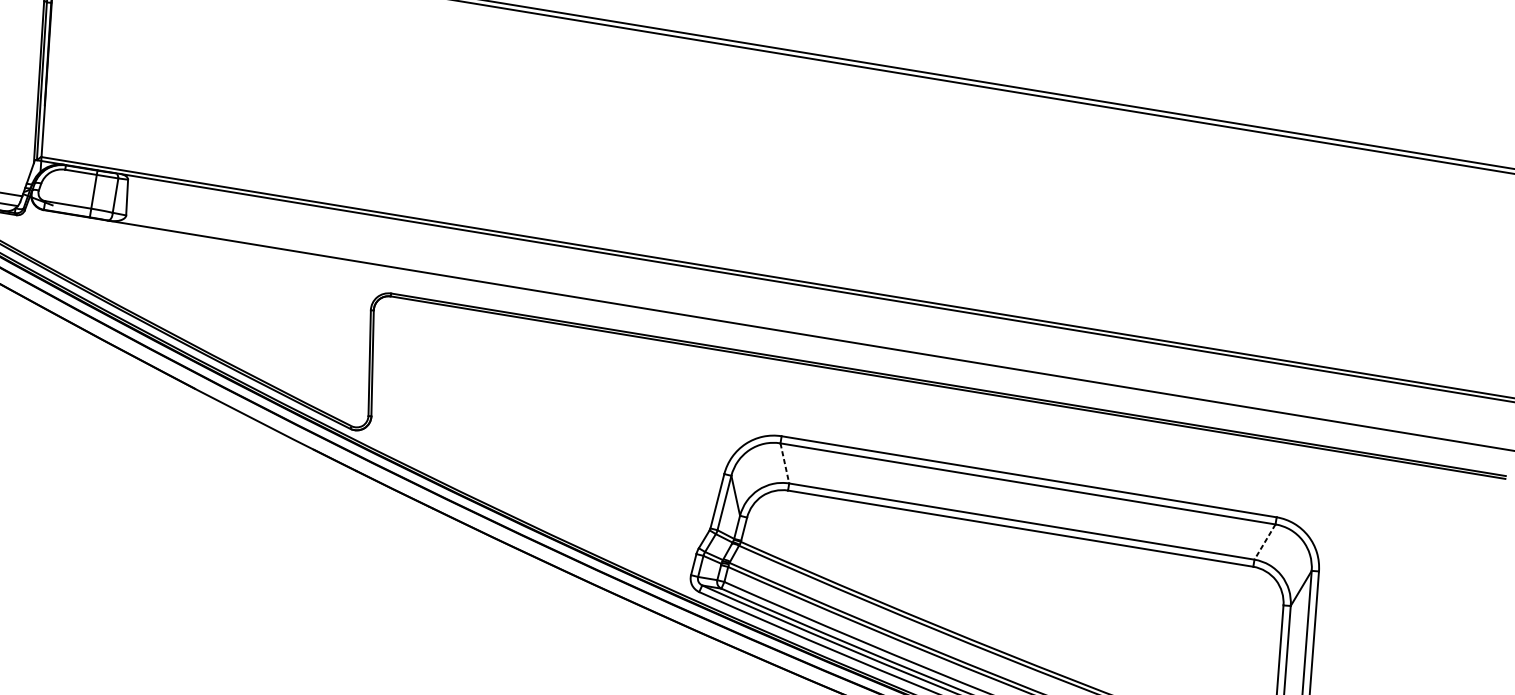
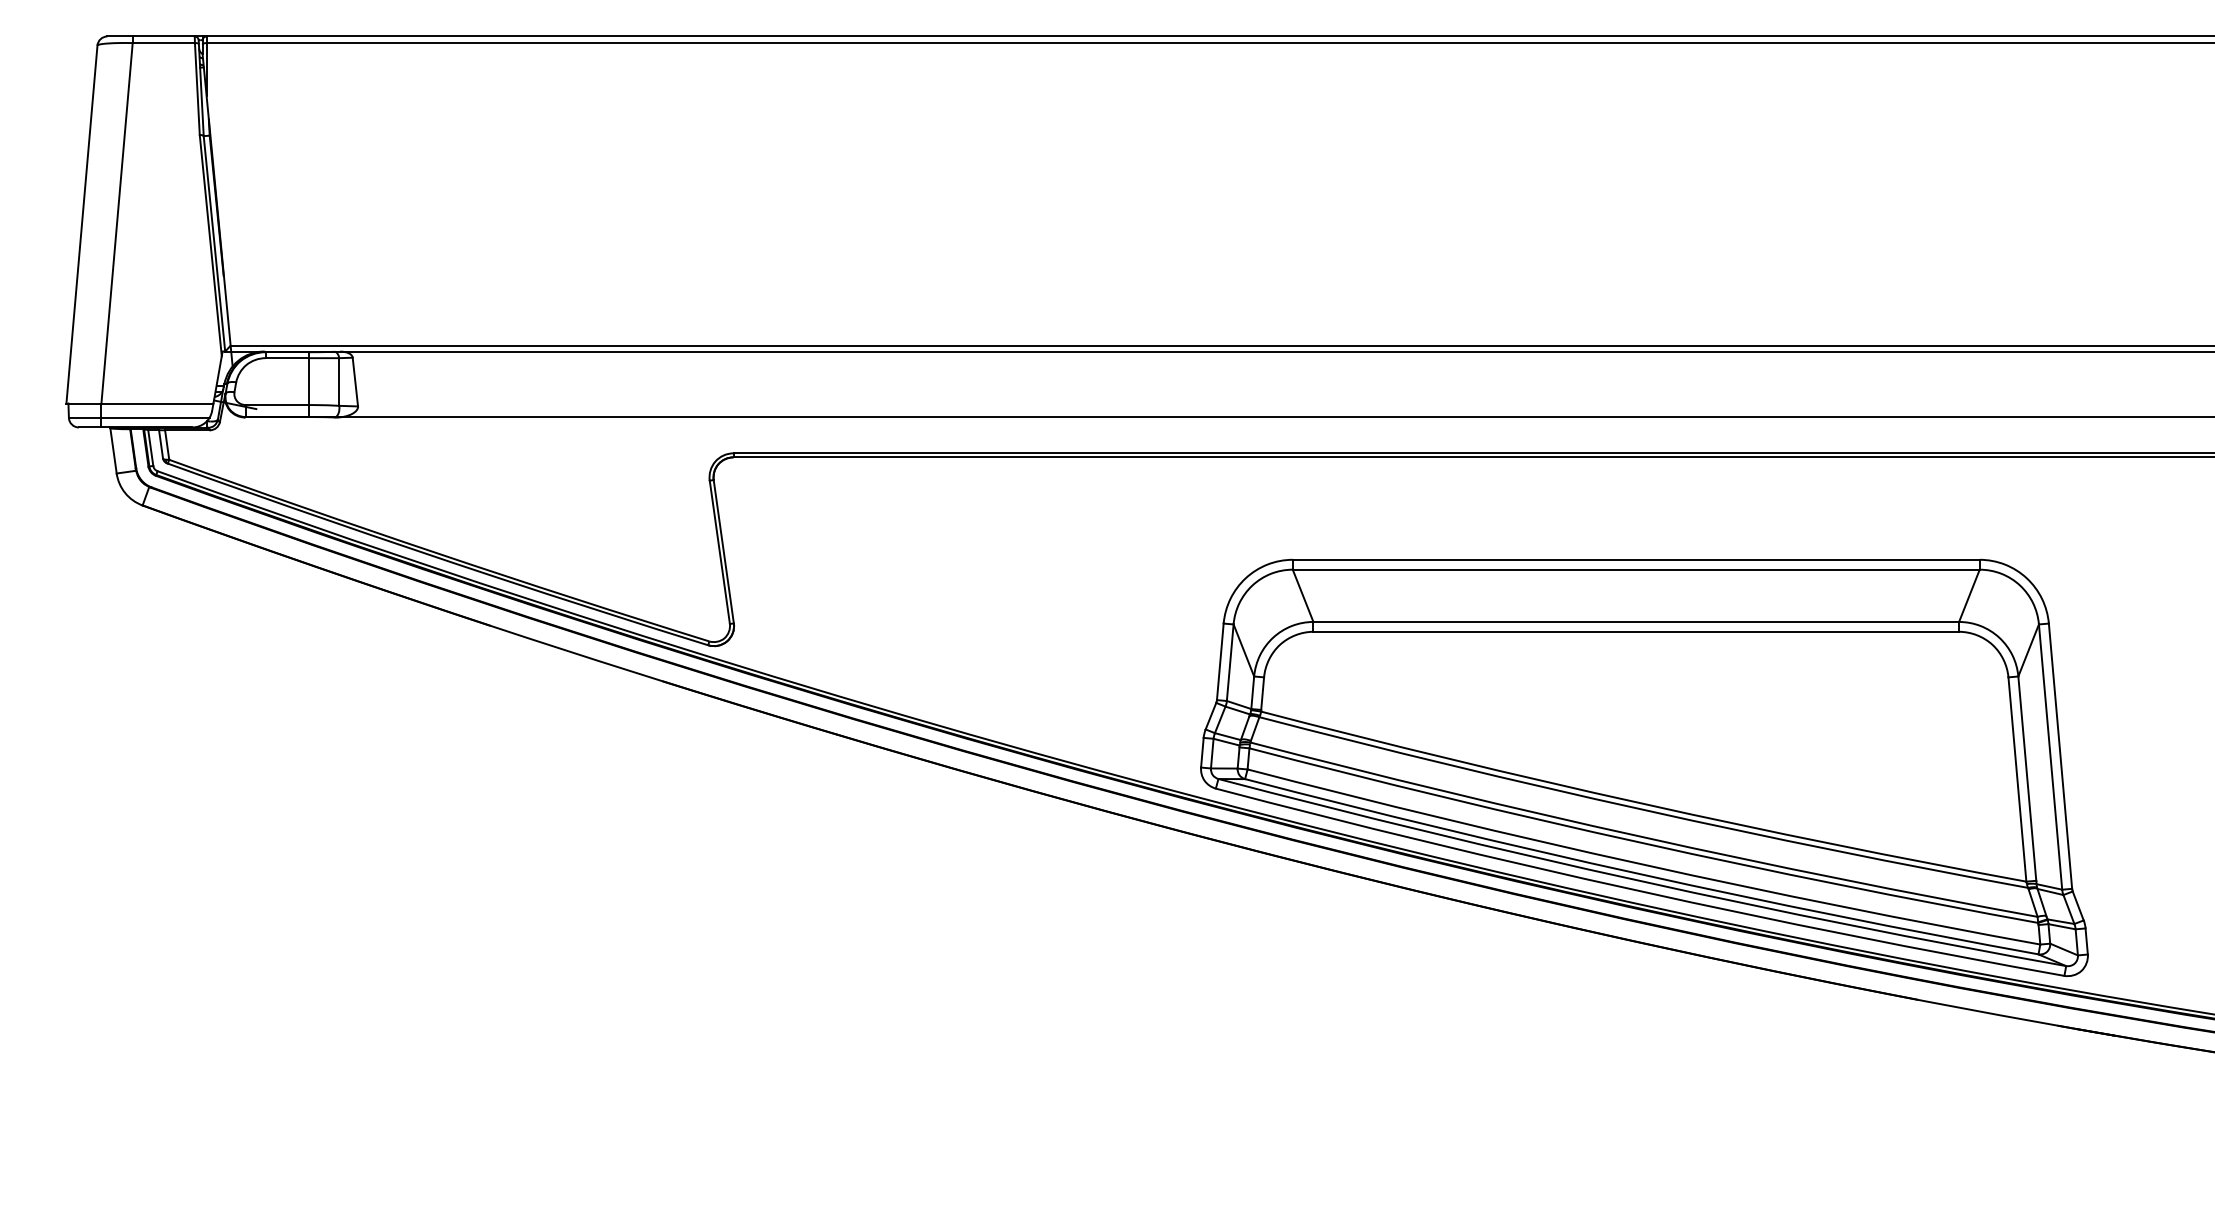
line: (785, 463) -> (1303, 596), dashed -> solid
line: (1264, 542) -> (1969, 596), dashed -> solid

